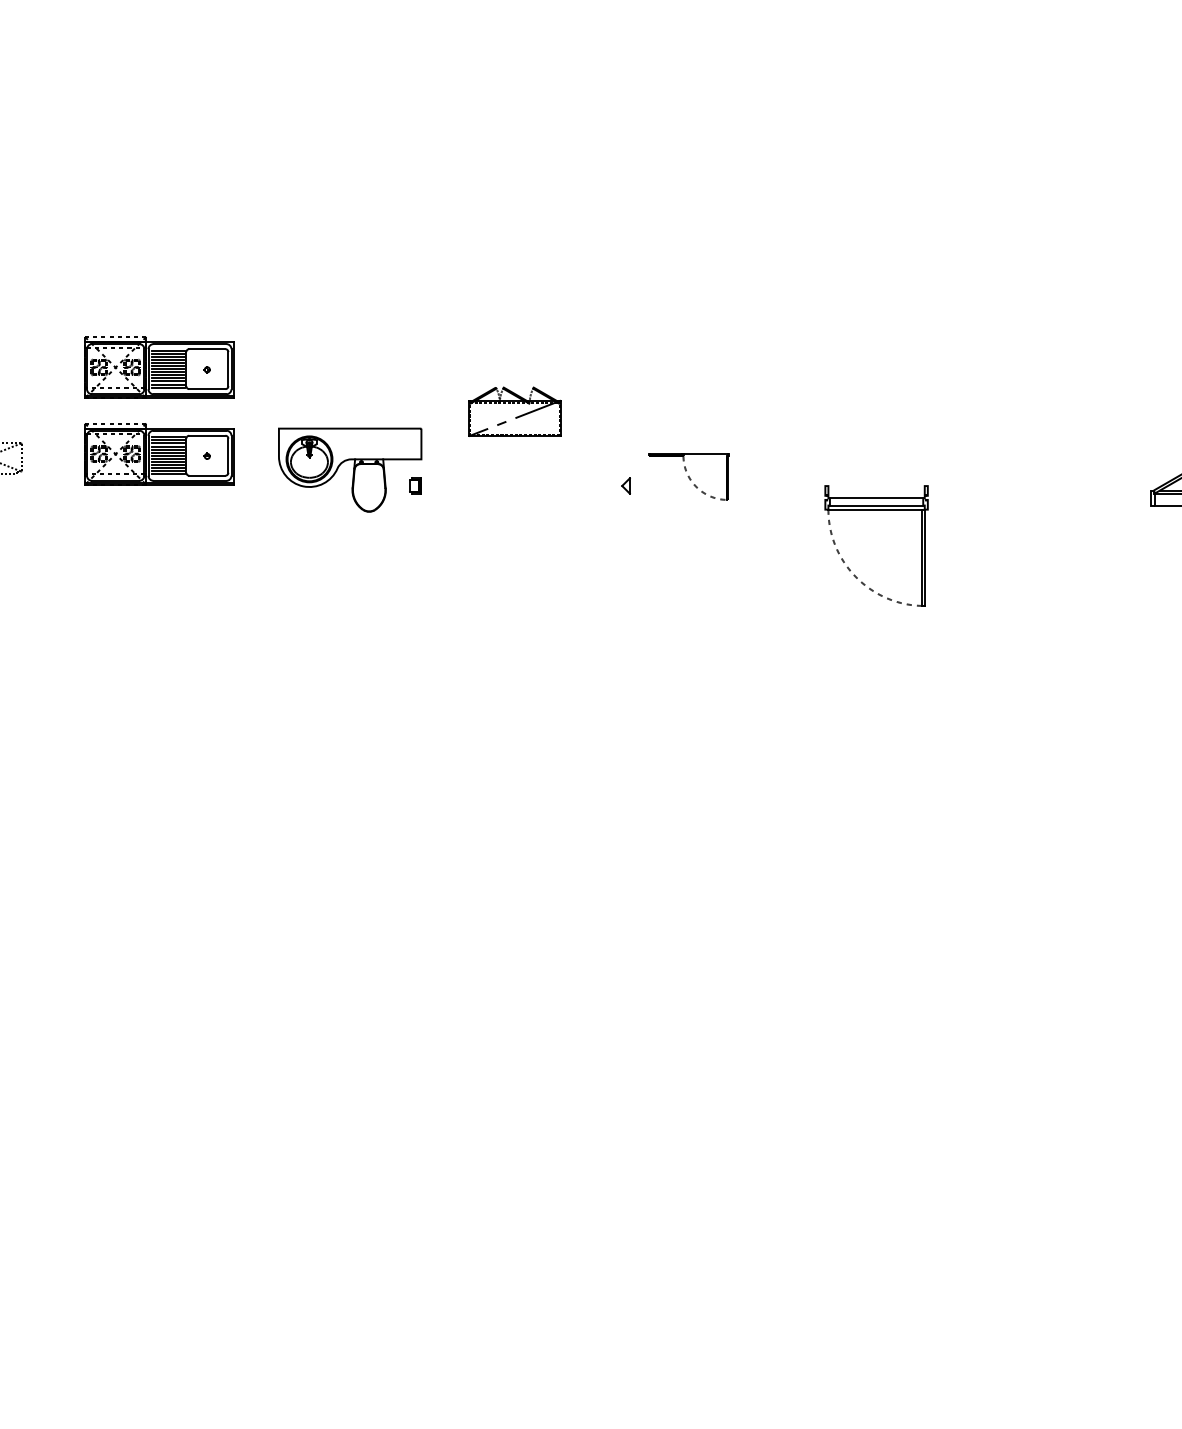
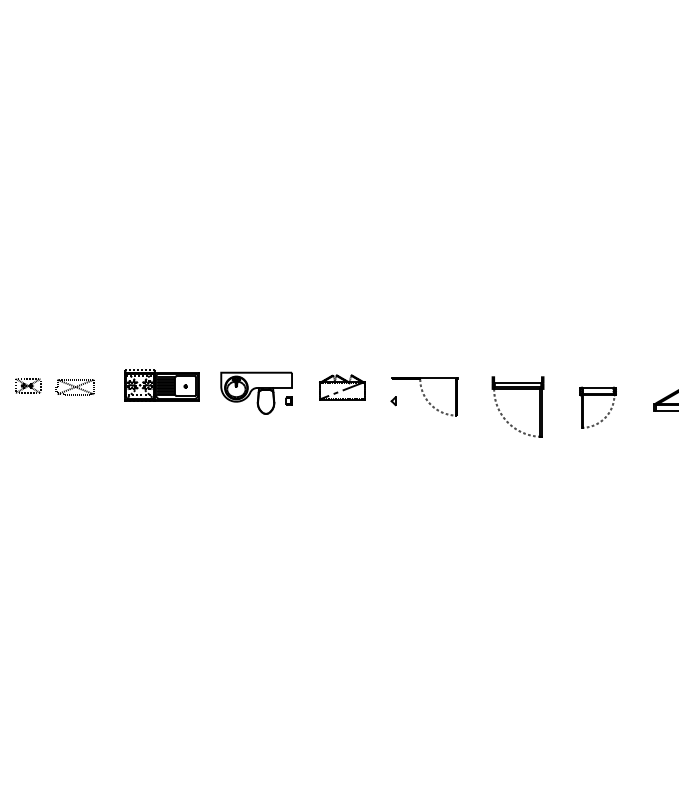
part: (158, 367) -> (161, 342), removed
part: (515, 412) -> (342, 387), moved
part: (688, 476) -> (424, 396), size x1.67
part: (1056, 510) -> (607, 413), added
part: (851, 569) -> (505, 418), moved

